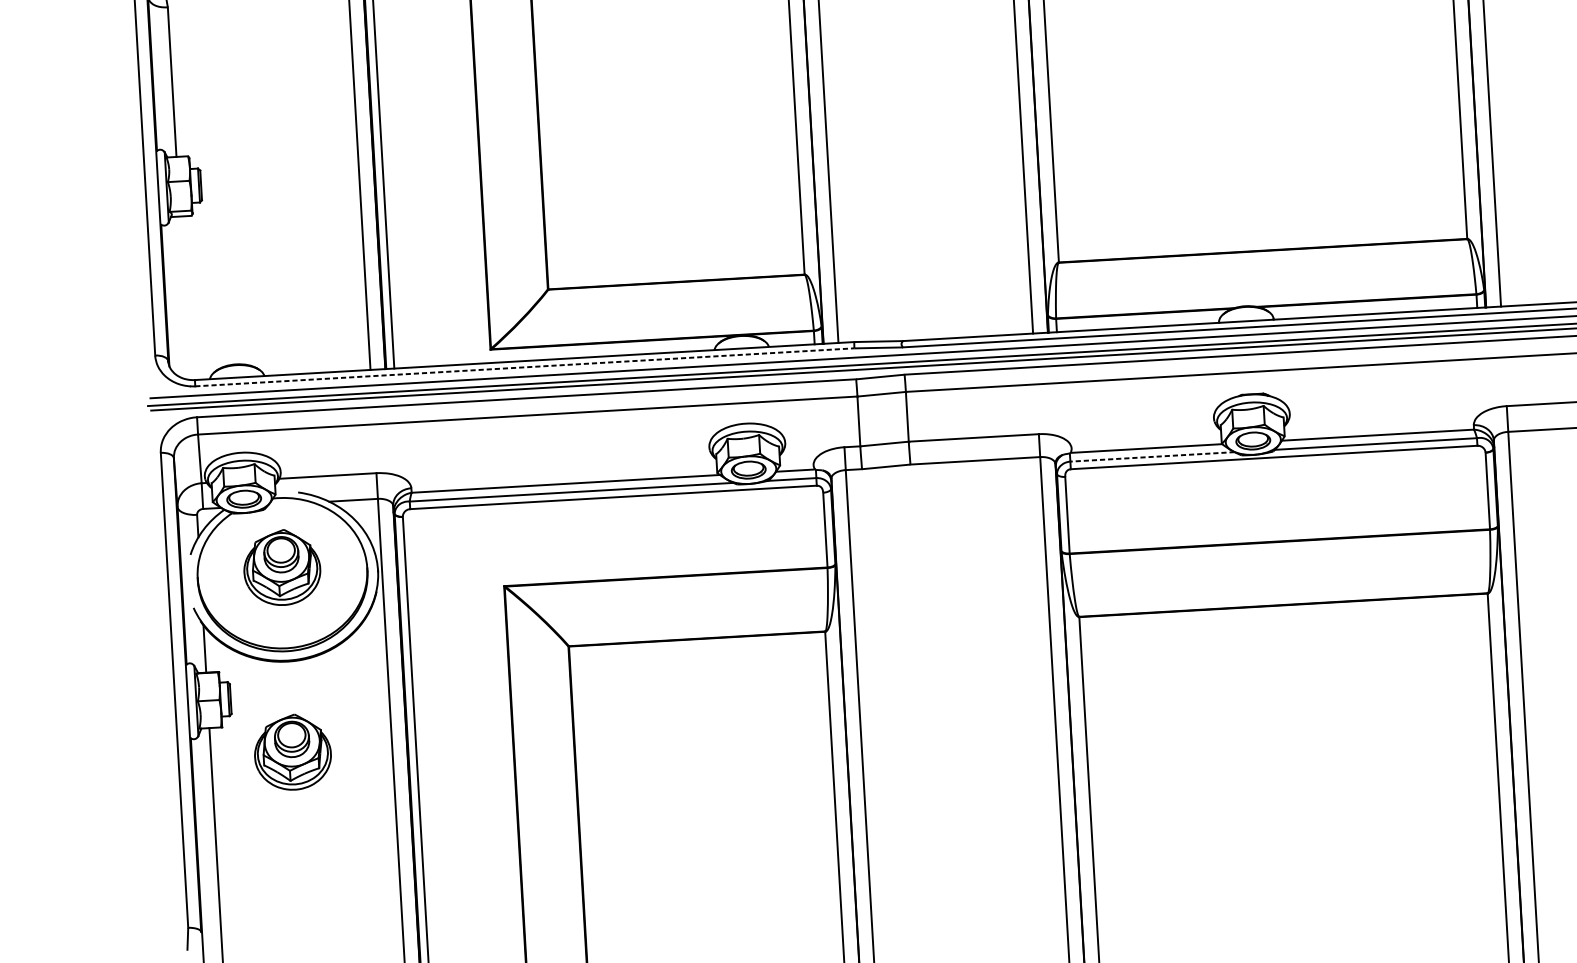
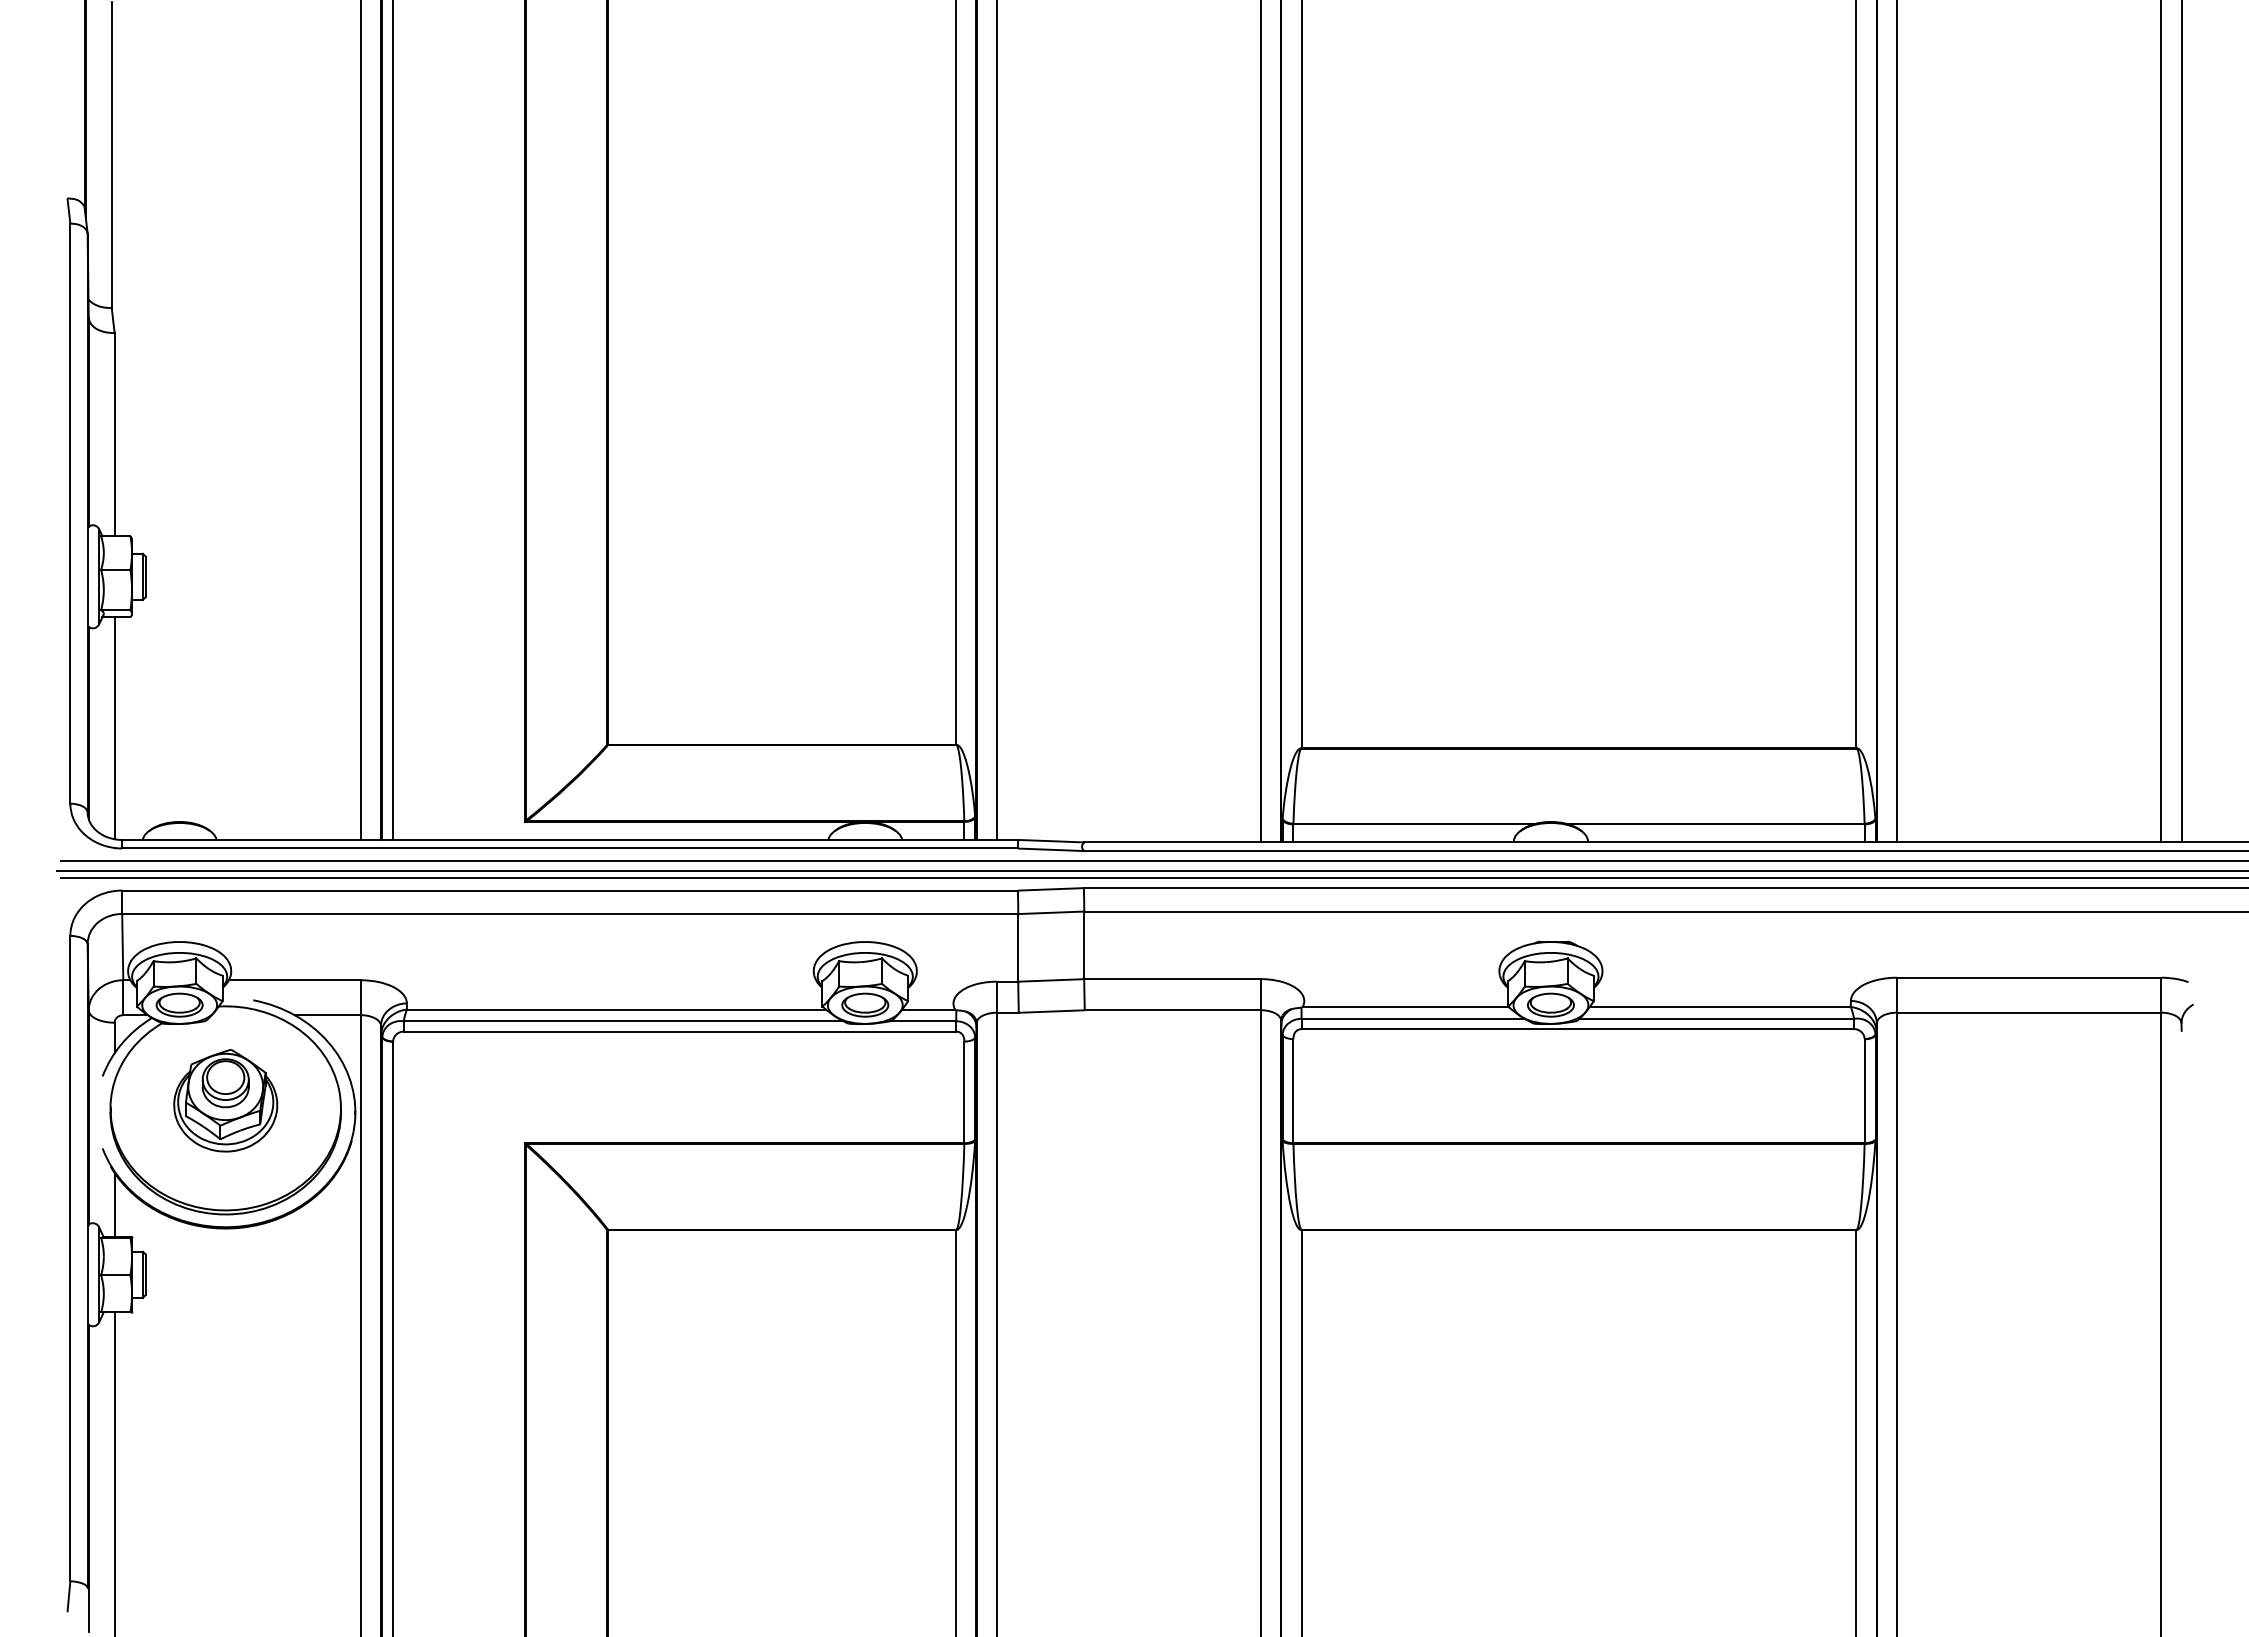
line: (184, 298) -> (114, 728), added
line: (525, 367) -> (570, 848), dashed -> solid
line: (1152, 456) -> (1413, 1018), dashed -> solid
part: (292, 752) -> (225, 1351), removed

